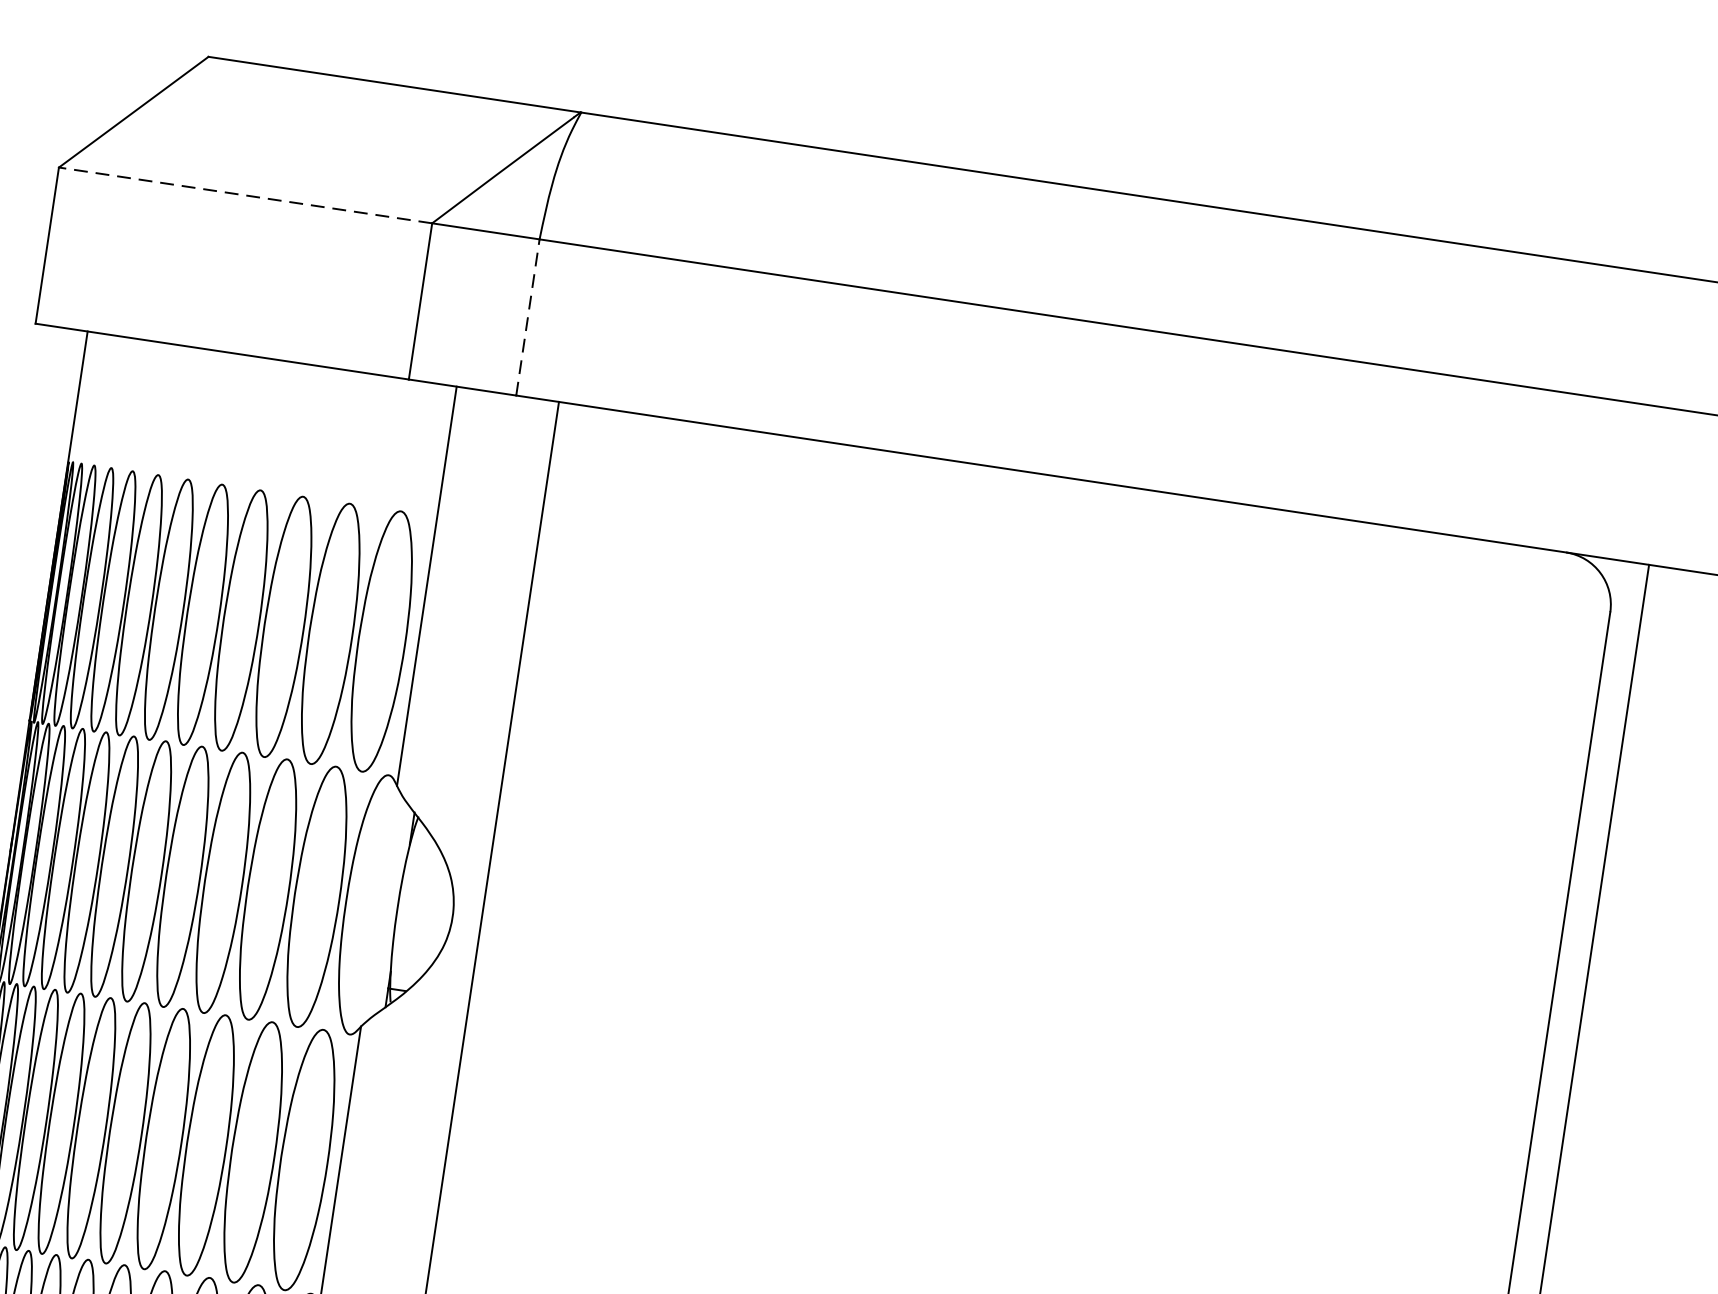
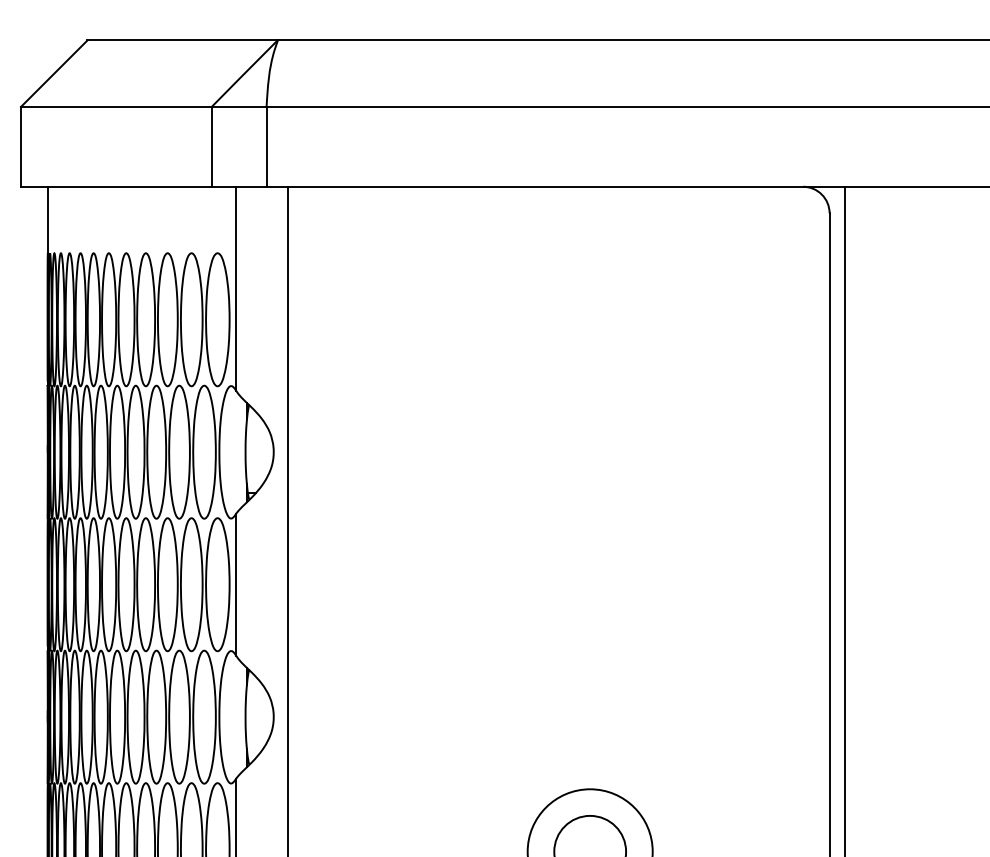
line: (244, 194) -> (115, 106), dashed -> solid
line: (527, 316) -> (266, 146), dashed -> solid

